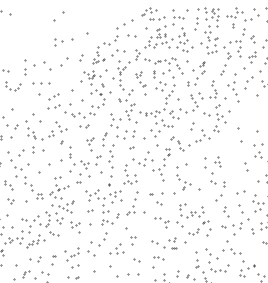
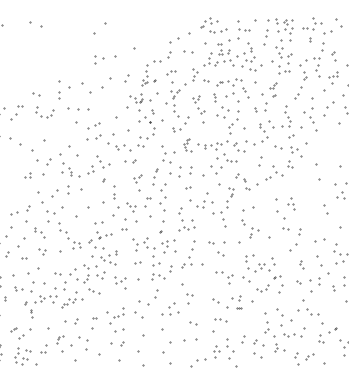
part: (118, 52) -> (171, 72), size x0.6
part: (131, 113) -> (187, 145), size x0.6
part: (225, 211) -> (301, 264), size x0.6

